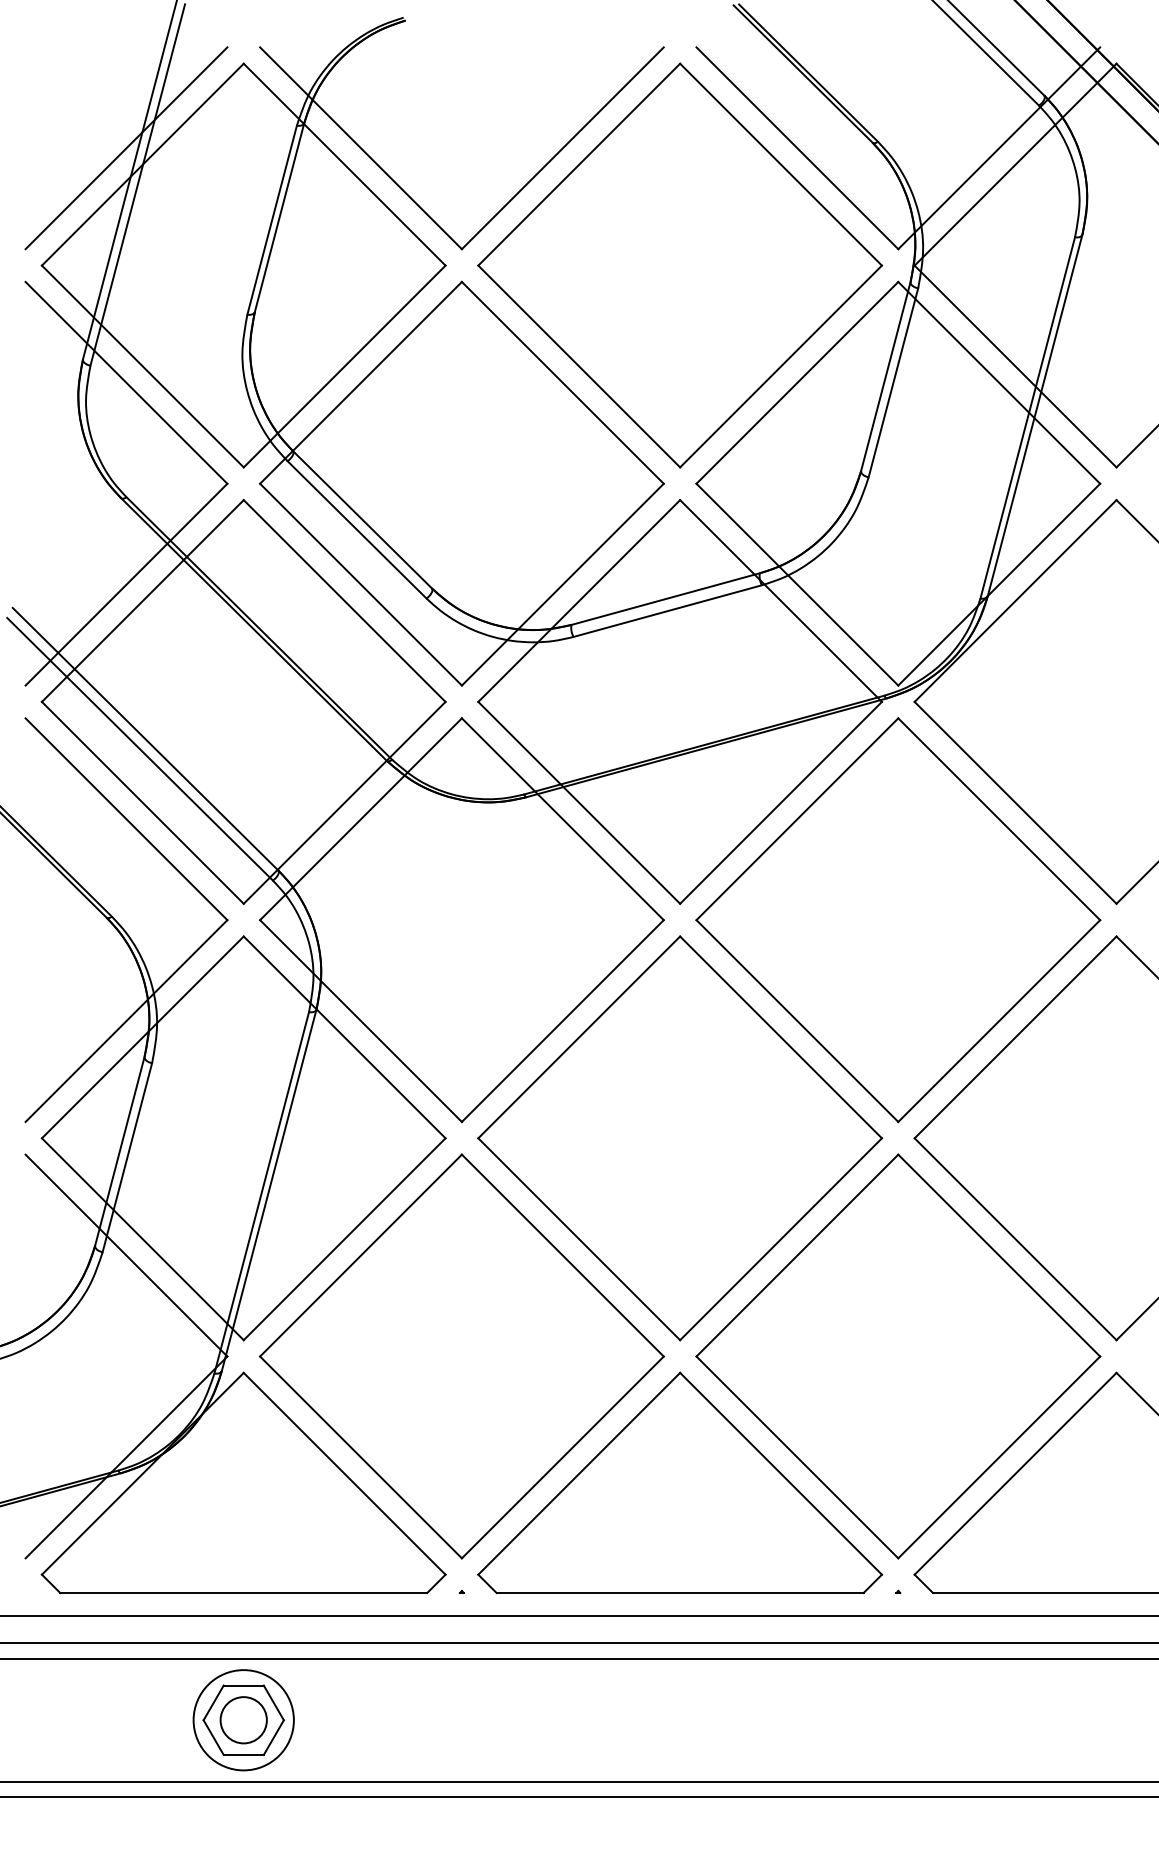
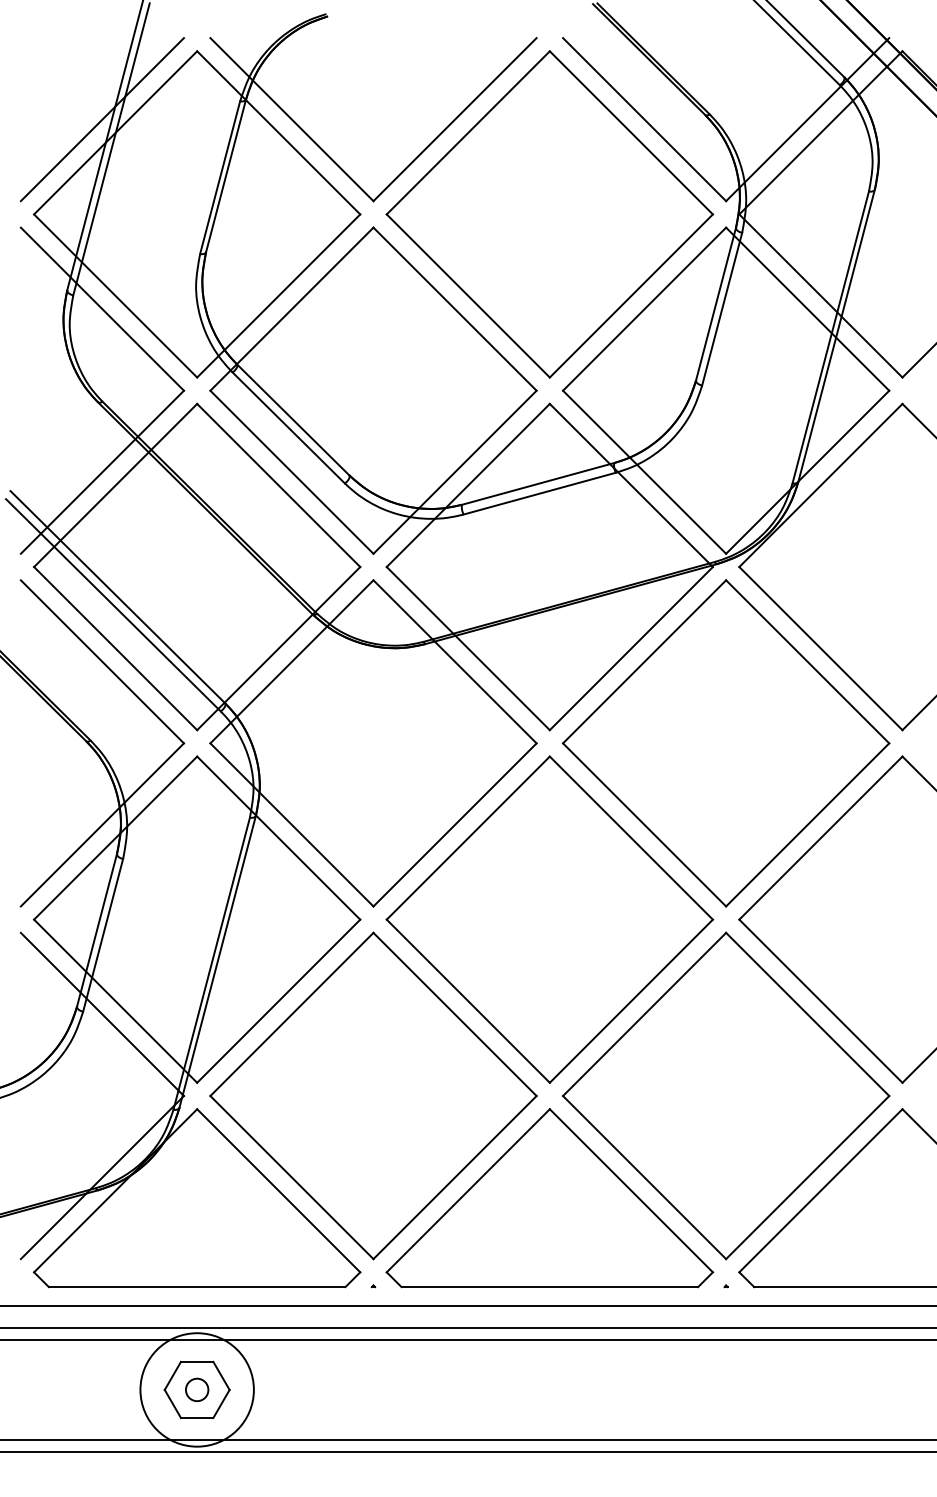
circle: (243, 1720) -> (196, 1390), size x0.6
circle: (243, 1720) -> (196, 1390), size x1.4

